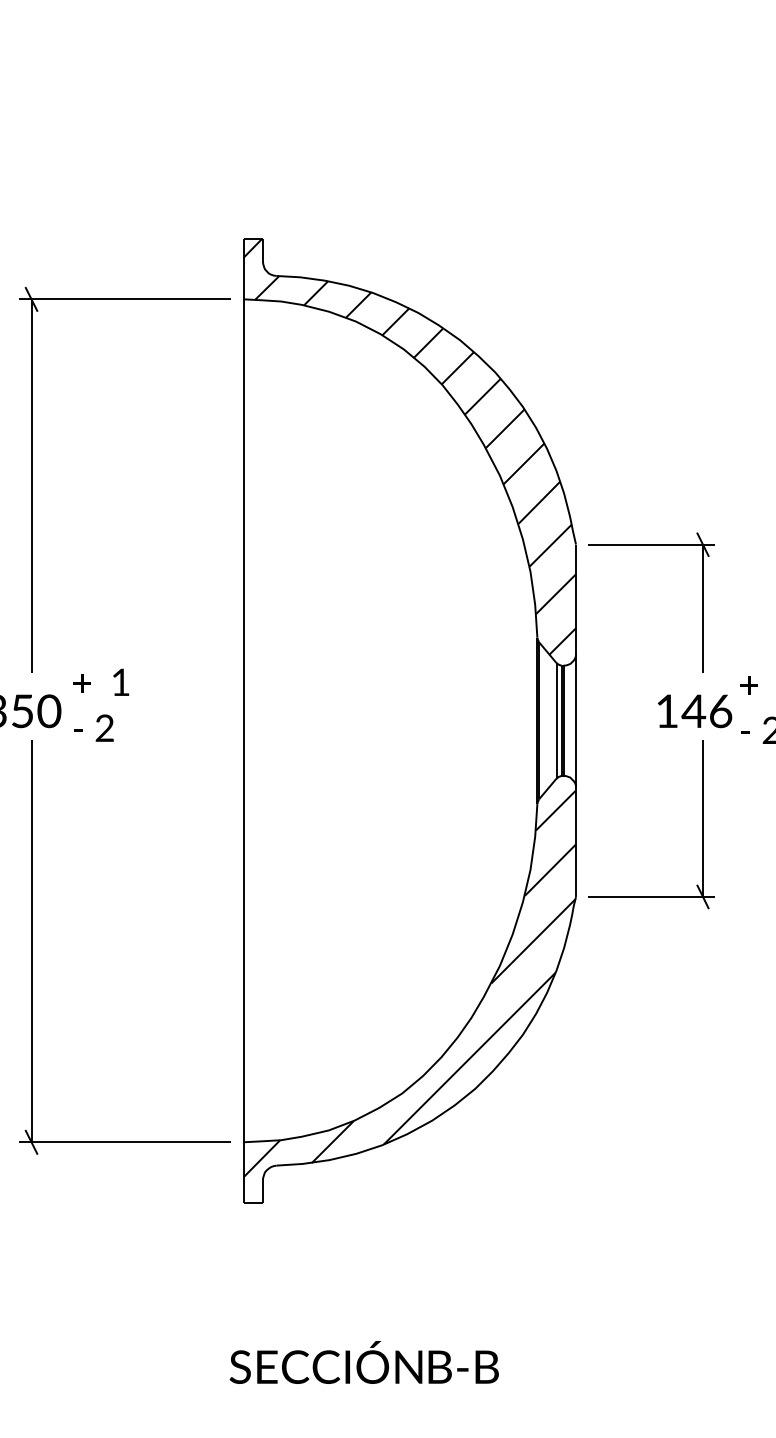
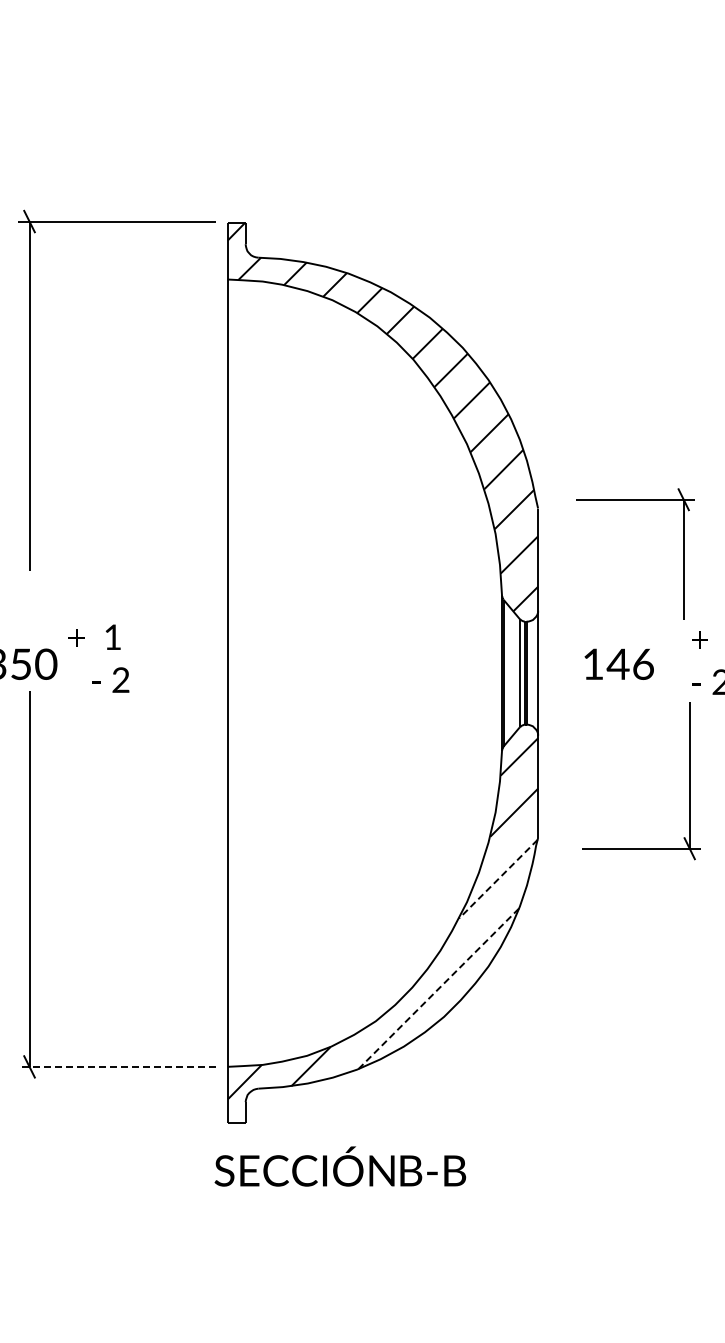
part: (32, 479) -> (30, 389), moved
part: (702, 602) -> (683, 553), moved
text: (694, 710) -> (618, 663), moved
text: (93, 727) -> (110, 679), moved
part: (702, 824) -> (689, 781), moved
line: (533, 941) -> (498, 879), solid -> dashed
line: (469, 1059) -> (438, 989), solid -> dashed
line: (124, 1141) -> (116, 1066), solid -> dashed
text: (364, 1362) -> (340, 1166), moved

